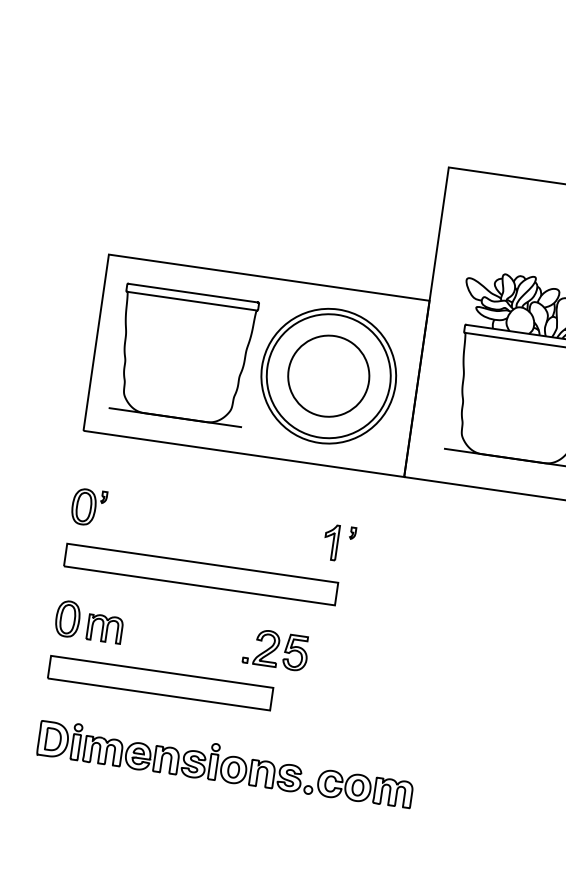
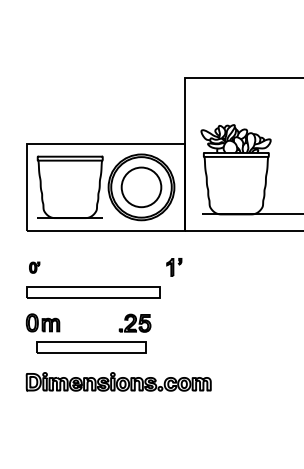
part: (88, 507) -> (34, 267), size x0.6
part: (339, 543) -> (174, 267), moved
part: (160, 683) -> (91, 347), moved

